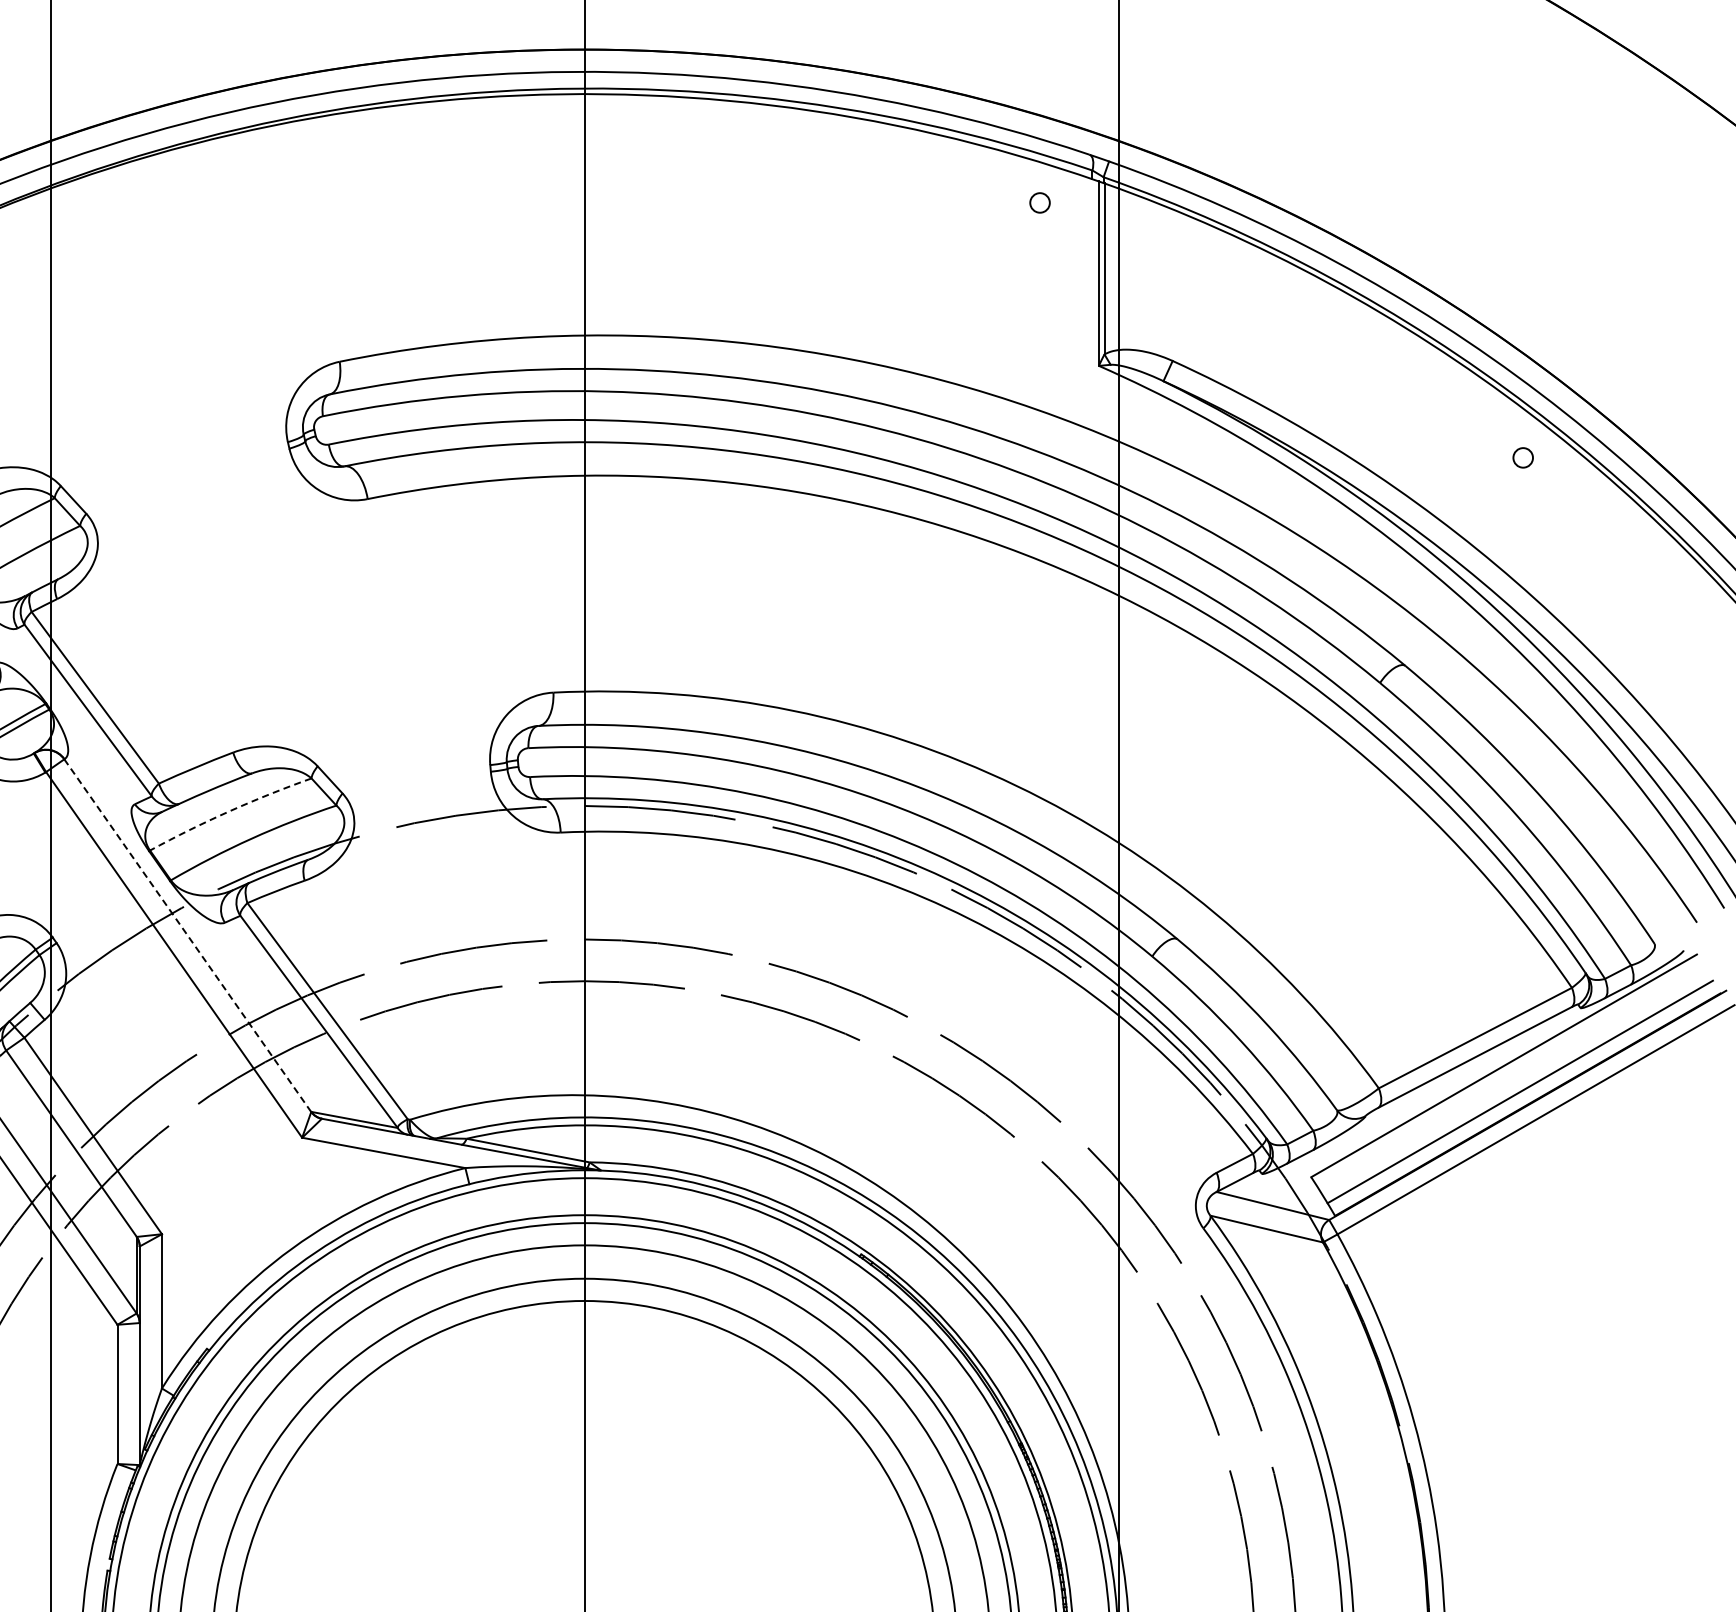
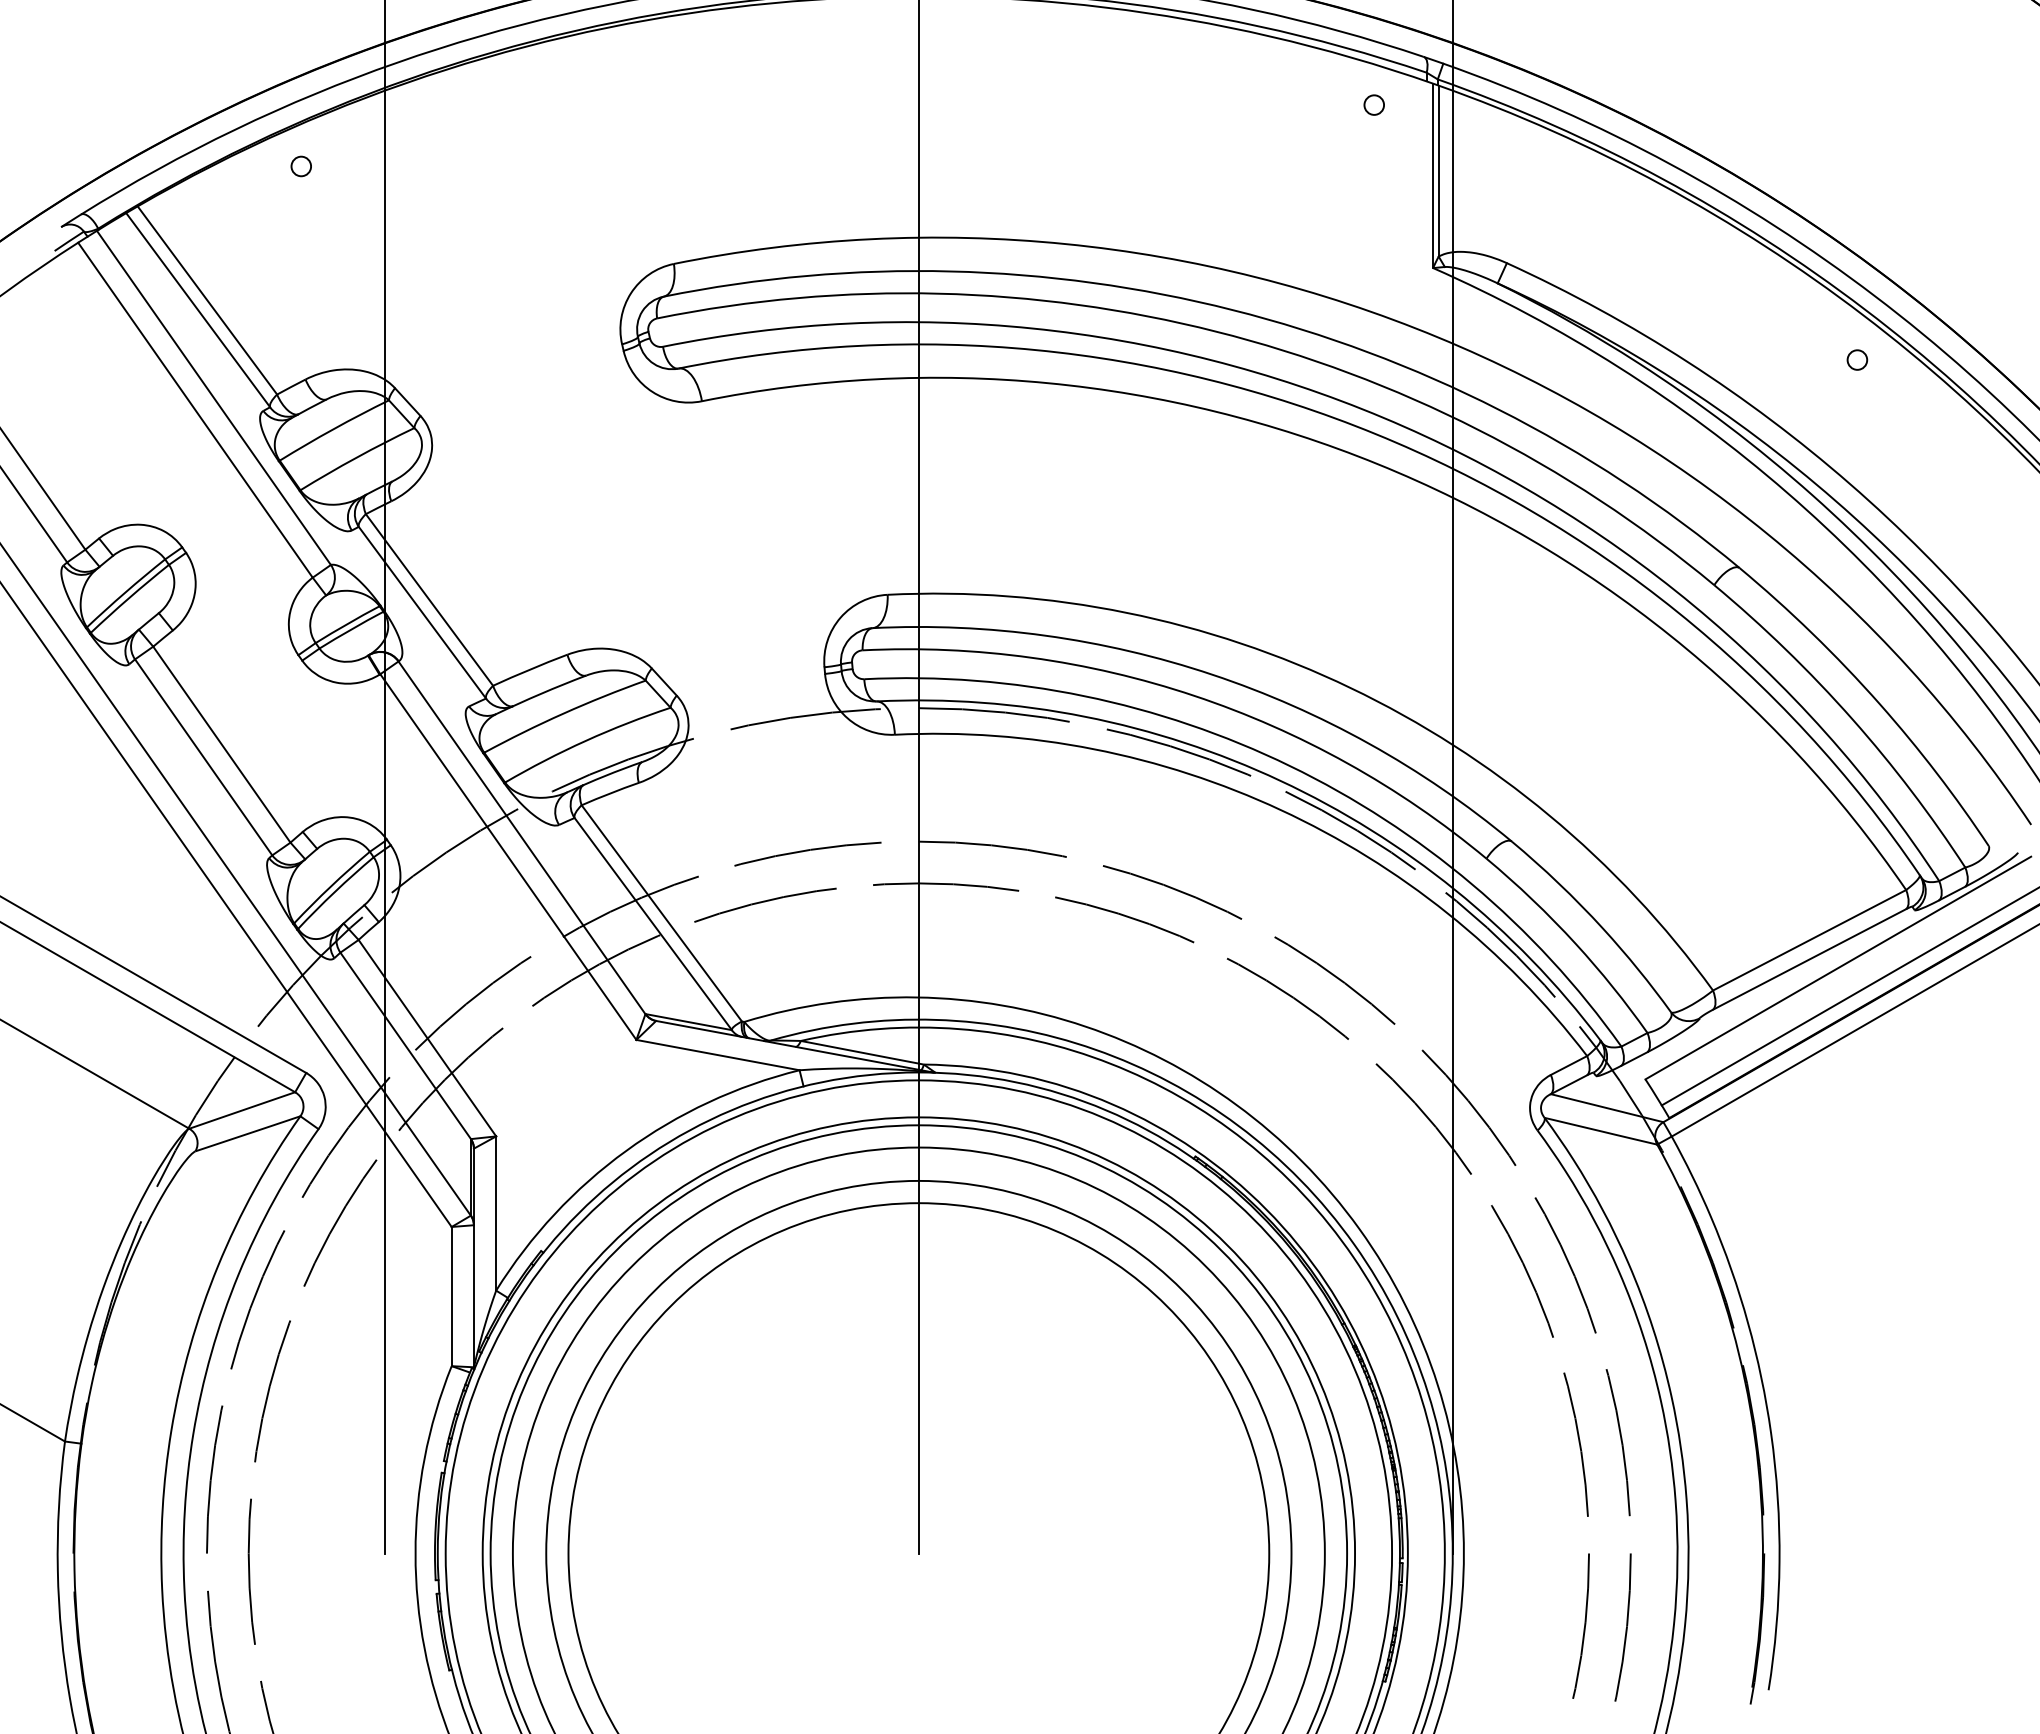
arc: (229, 811) -> (563, 713), dashed -> solid
line: (187, 935) -> (521, 837), dashed -> solid

